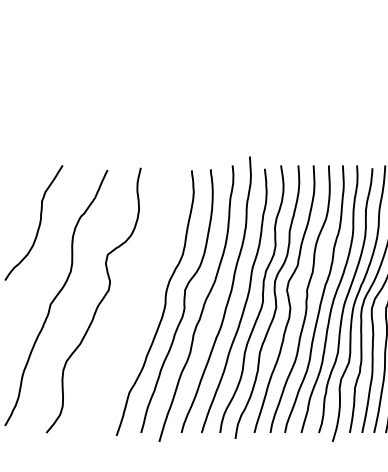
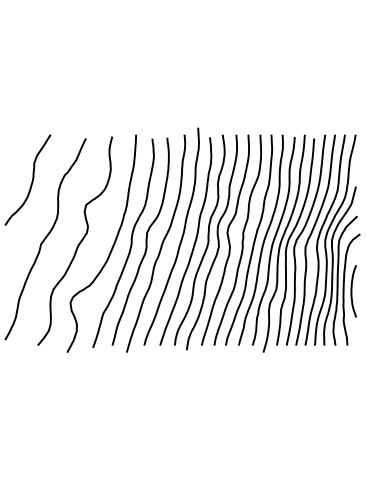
curve: (139, 308) -> (111, 247), added

